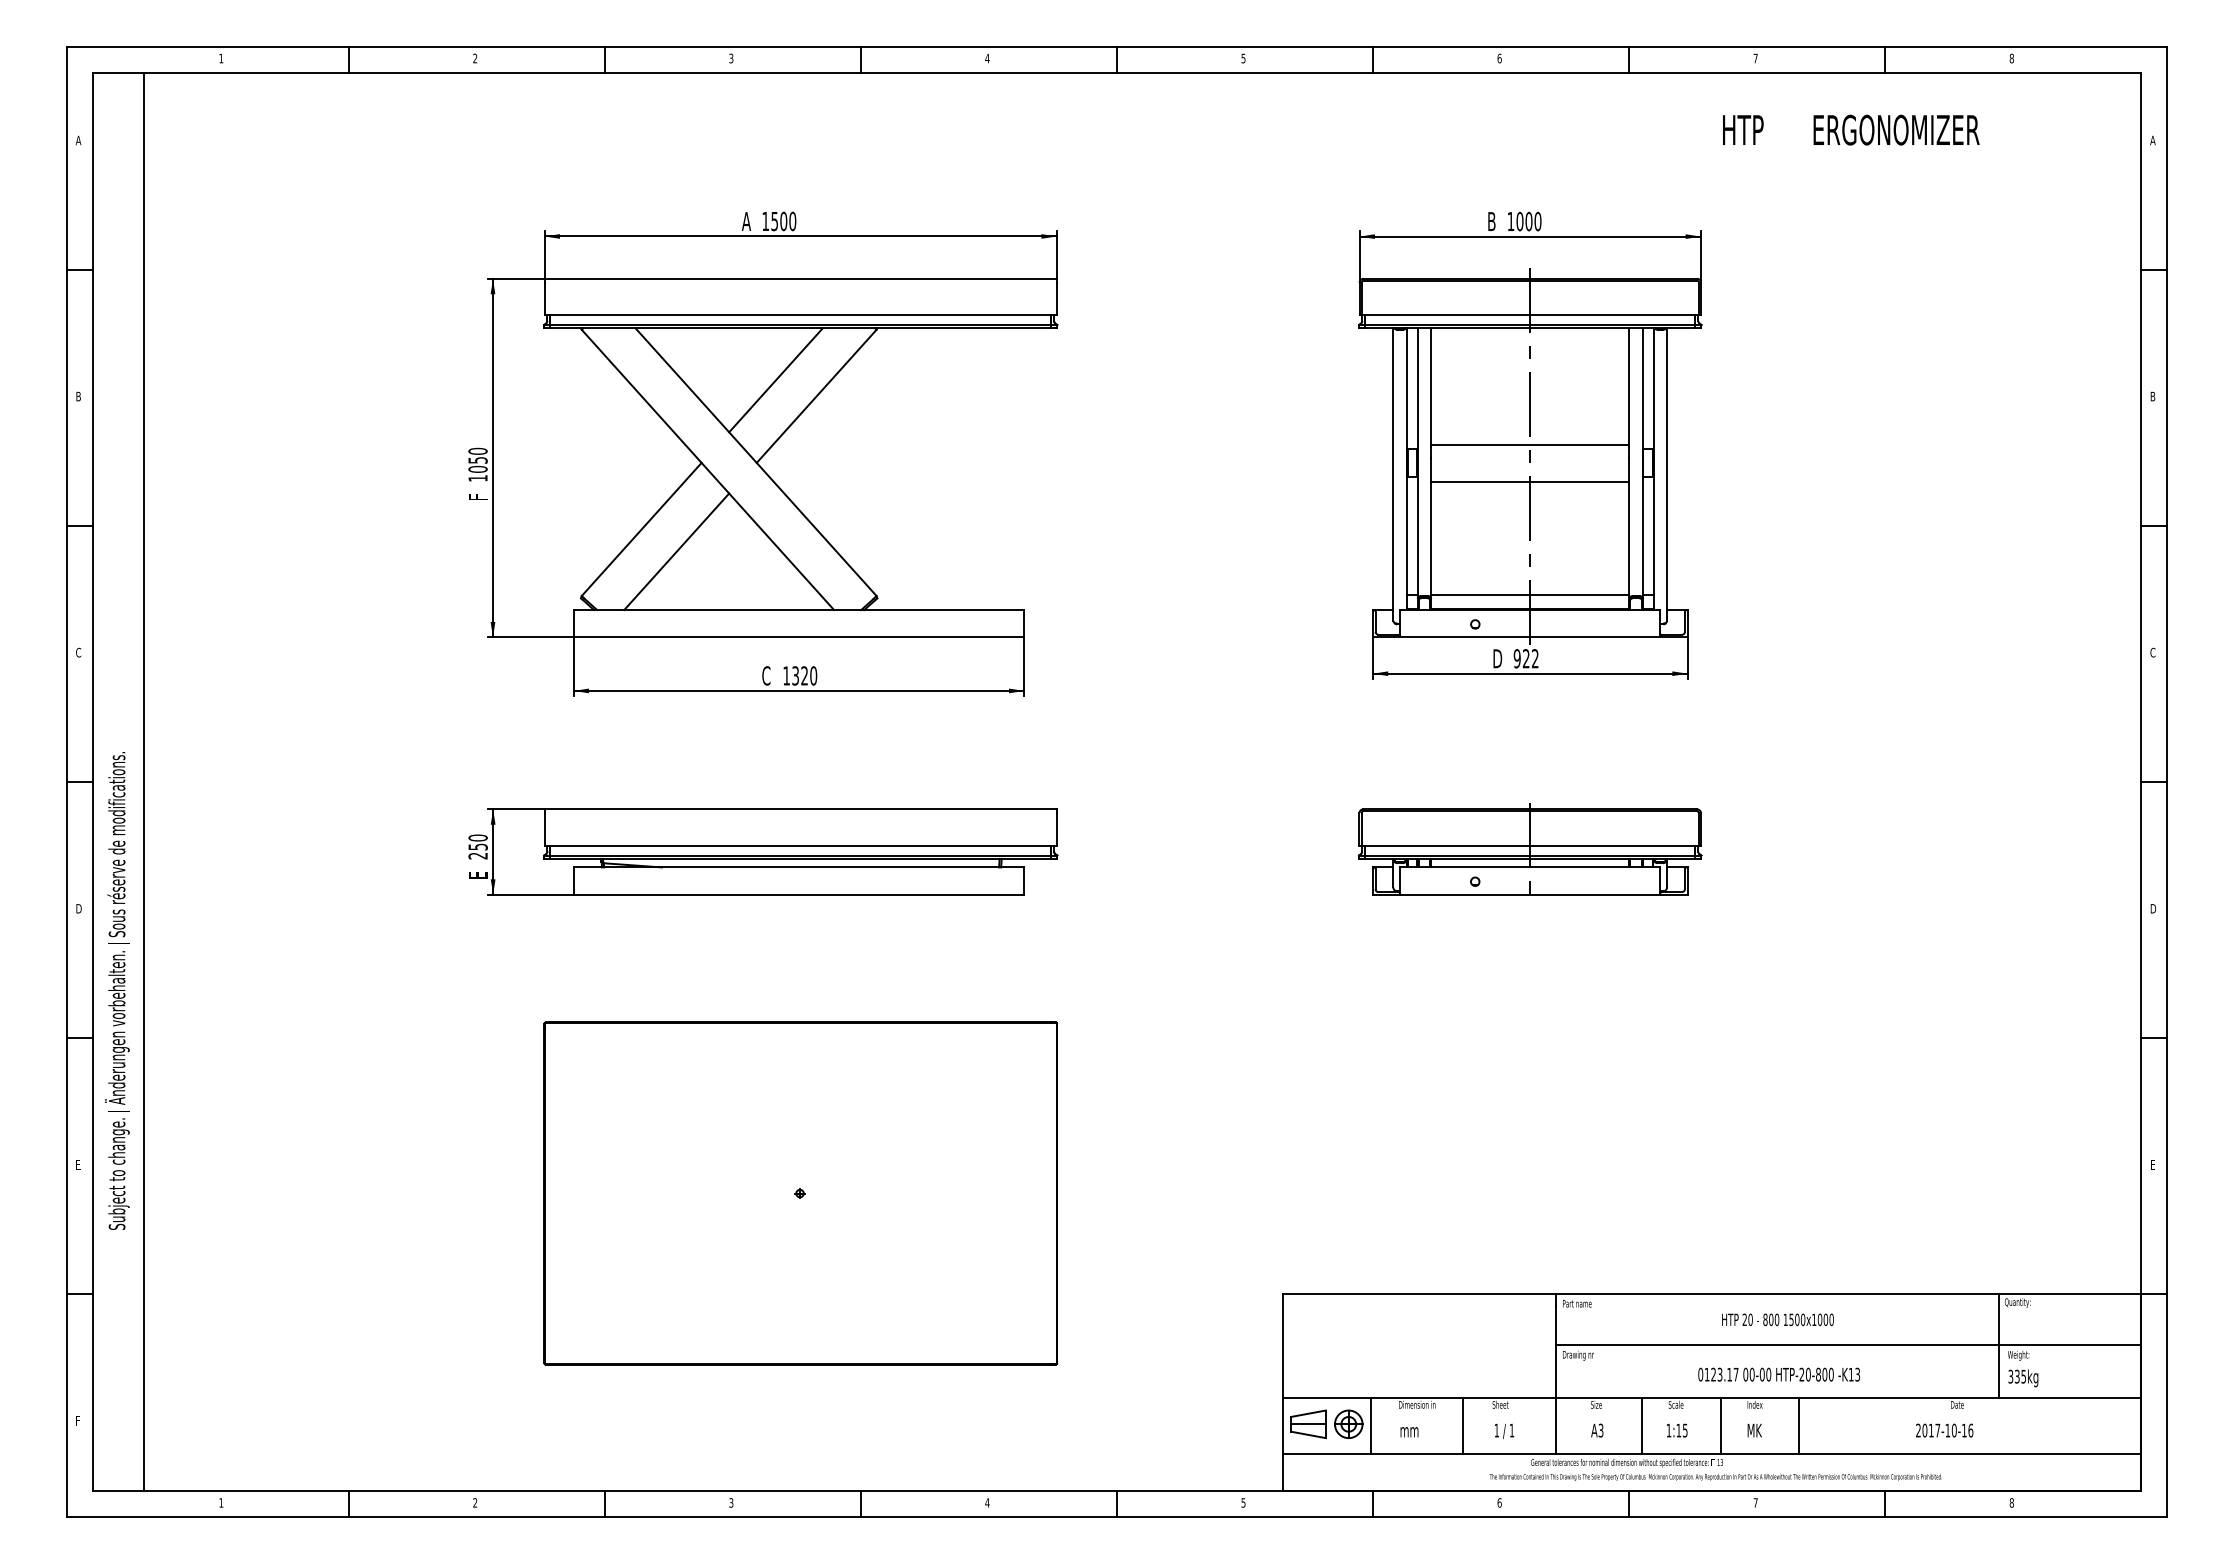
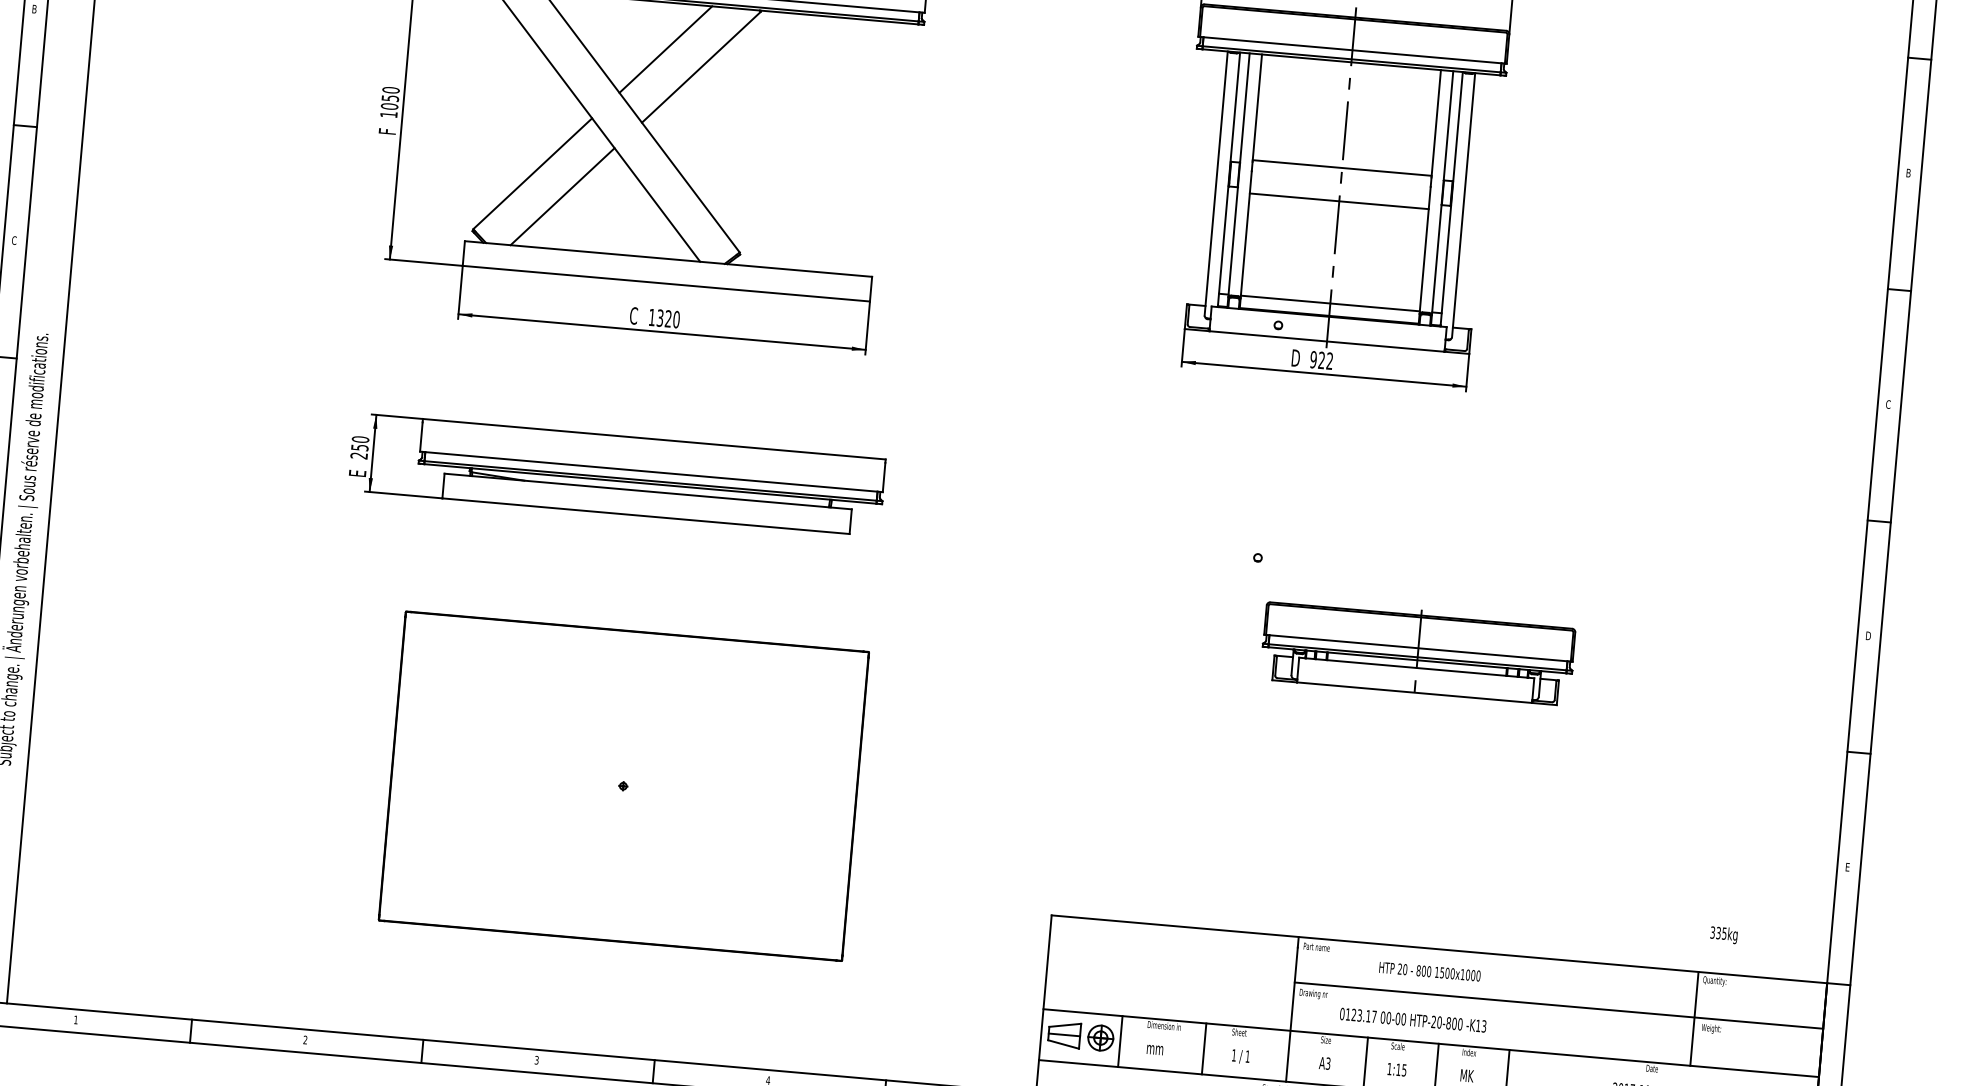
part: (1529, 849) -> (1417, 651), moved
text: (1777, 1319) -> (1429, 971), moved
text: (1779, 1374) -> (1413, 1020), moved
text: (2023, 1378) -> (1724, 935), moved

